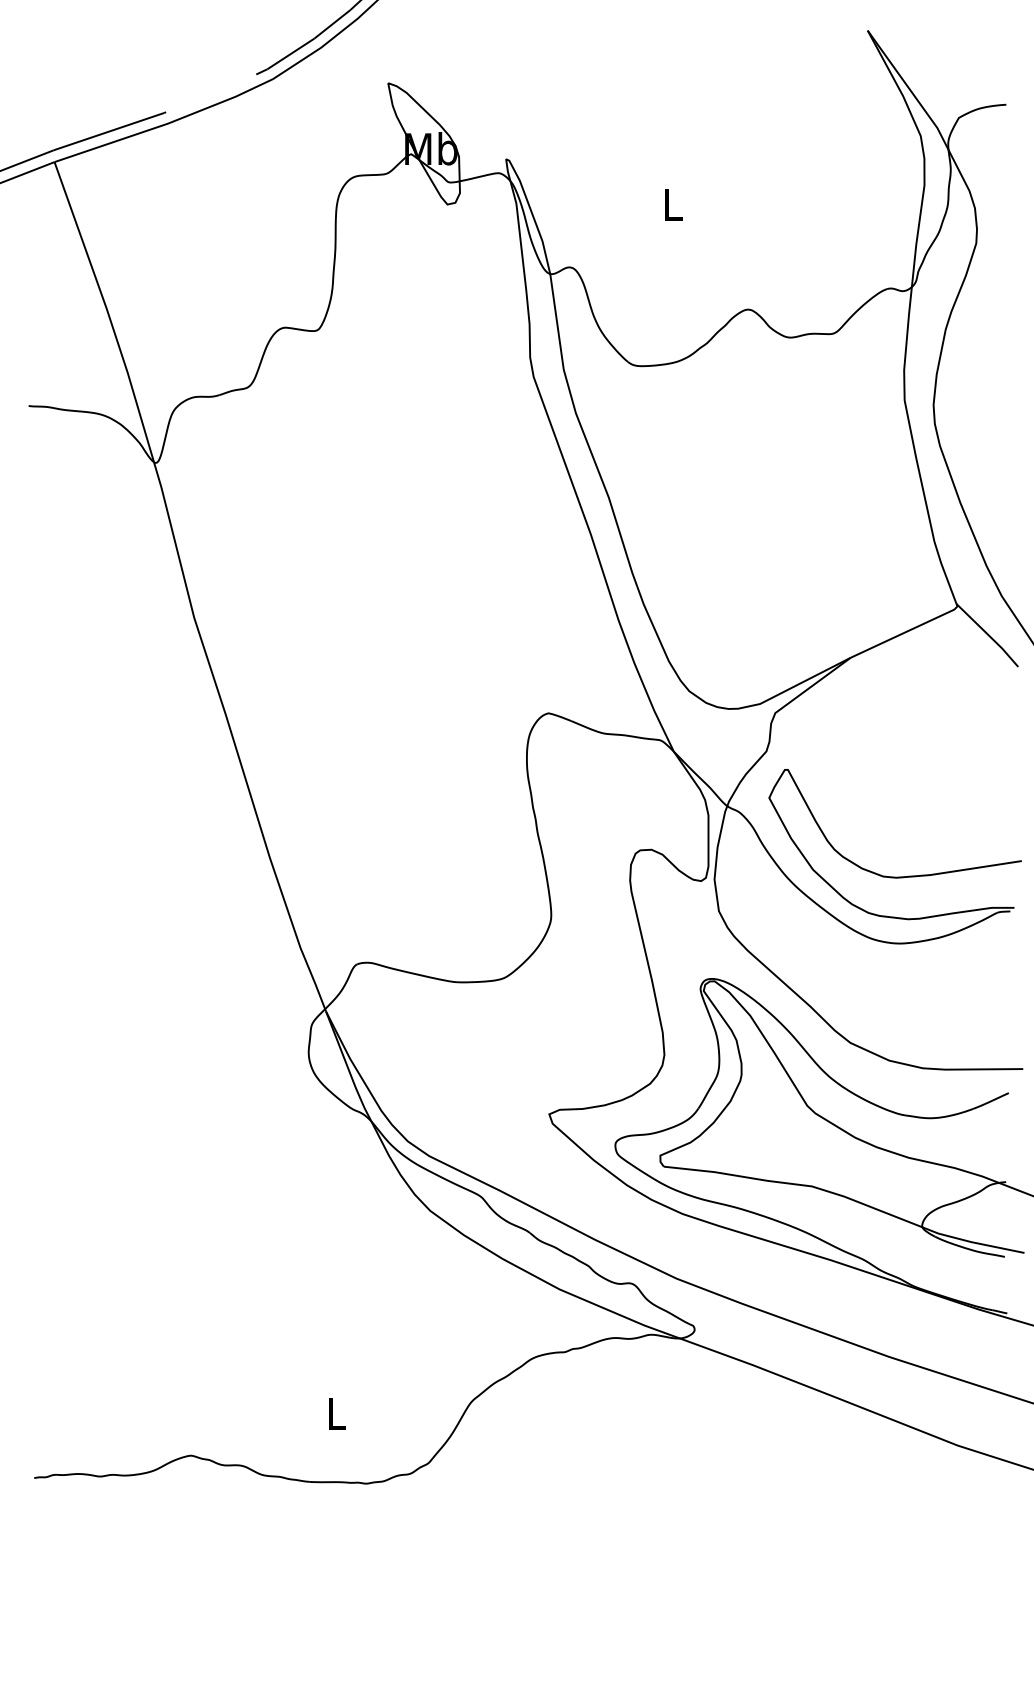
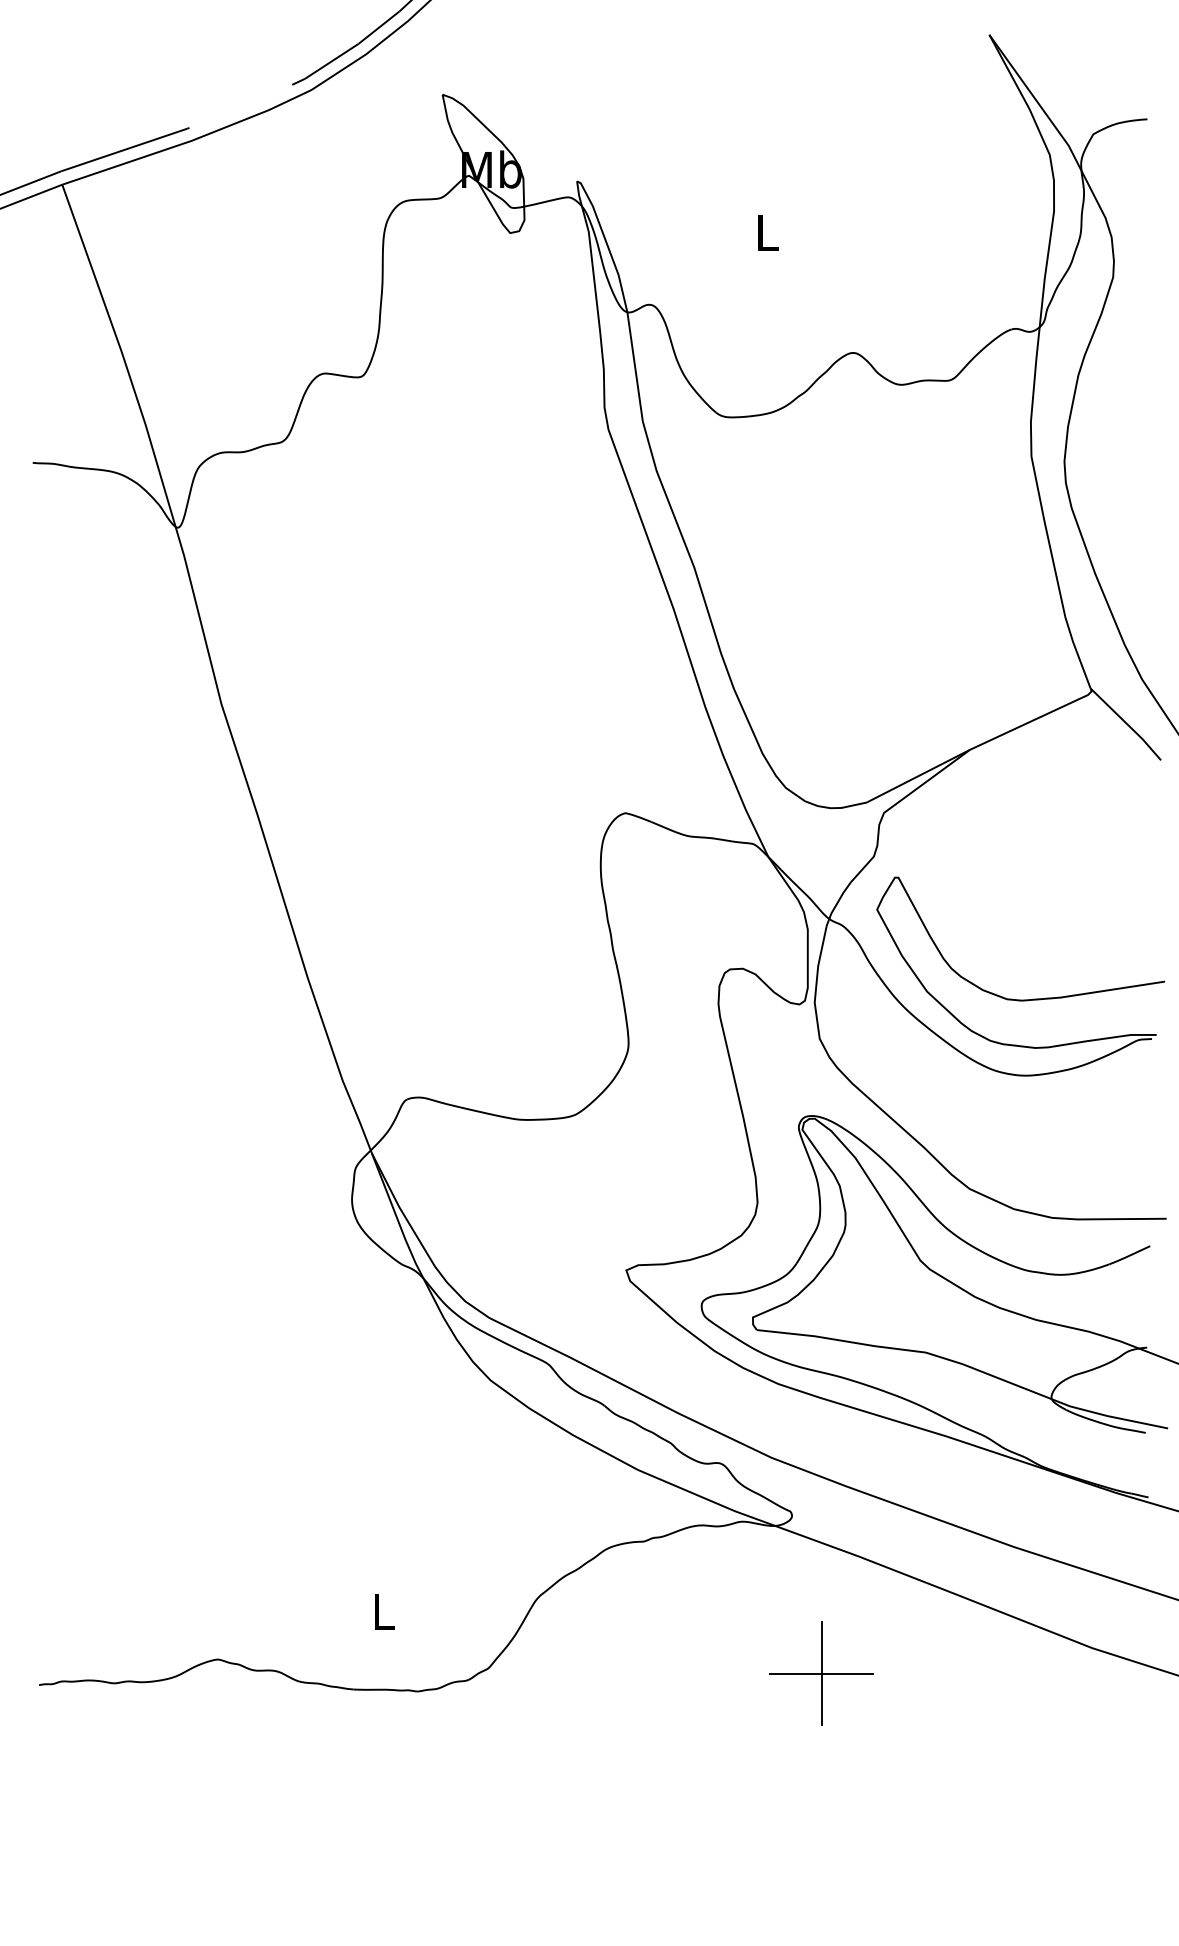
part: (720, 1467) -> (821, 1673), added

